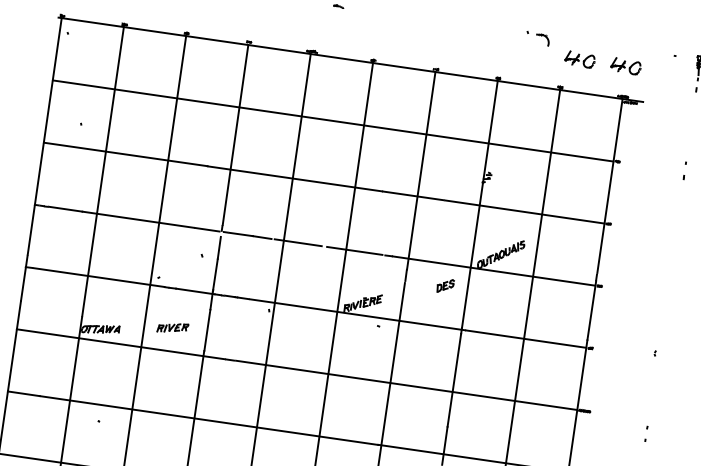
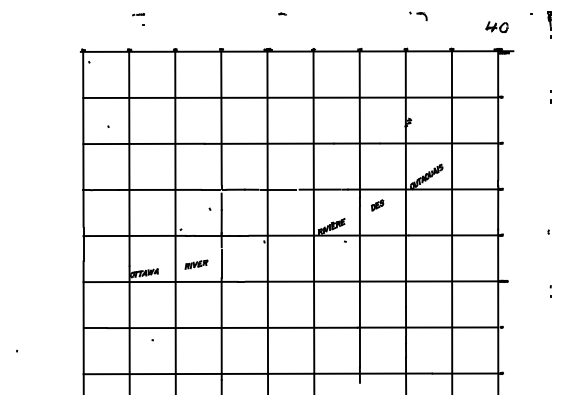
part: (538, 38) -> (418, 16), moved
part: (579, 59) -> (462, 27), removed
part: (445, 286) -> (377, 205), moved

